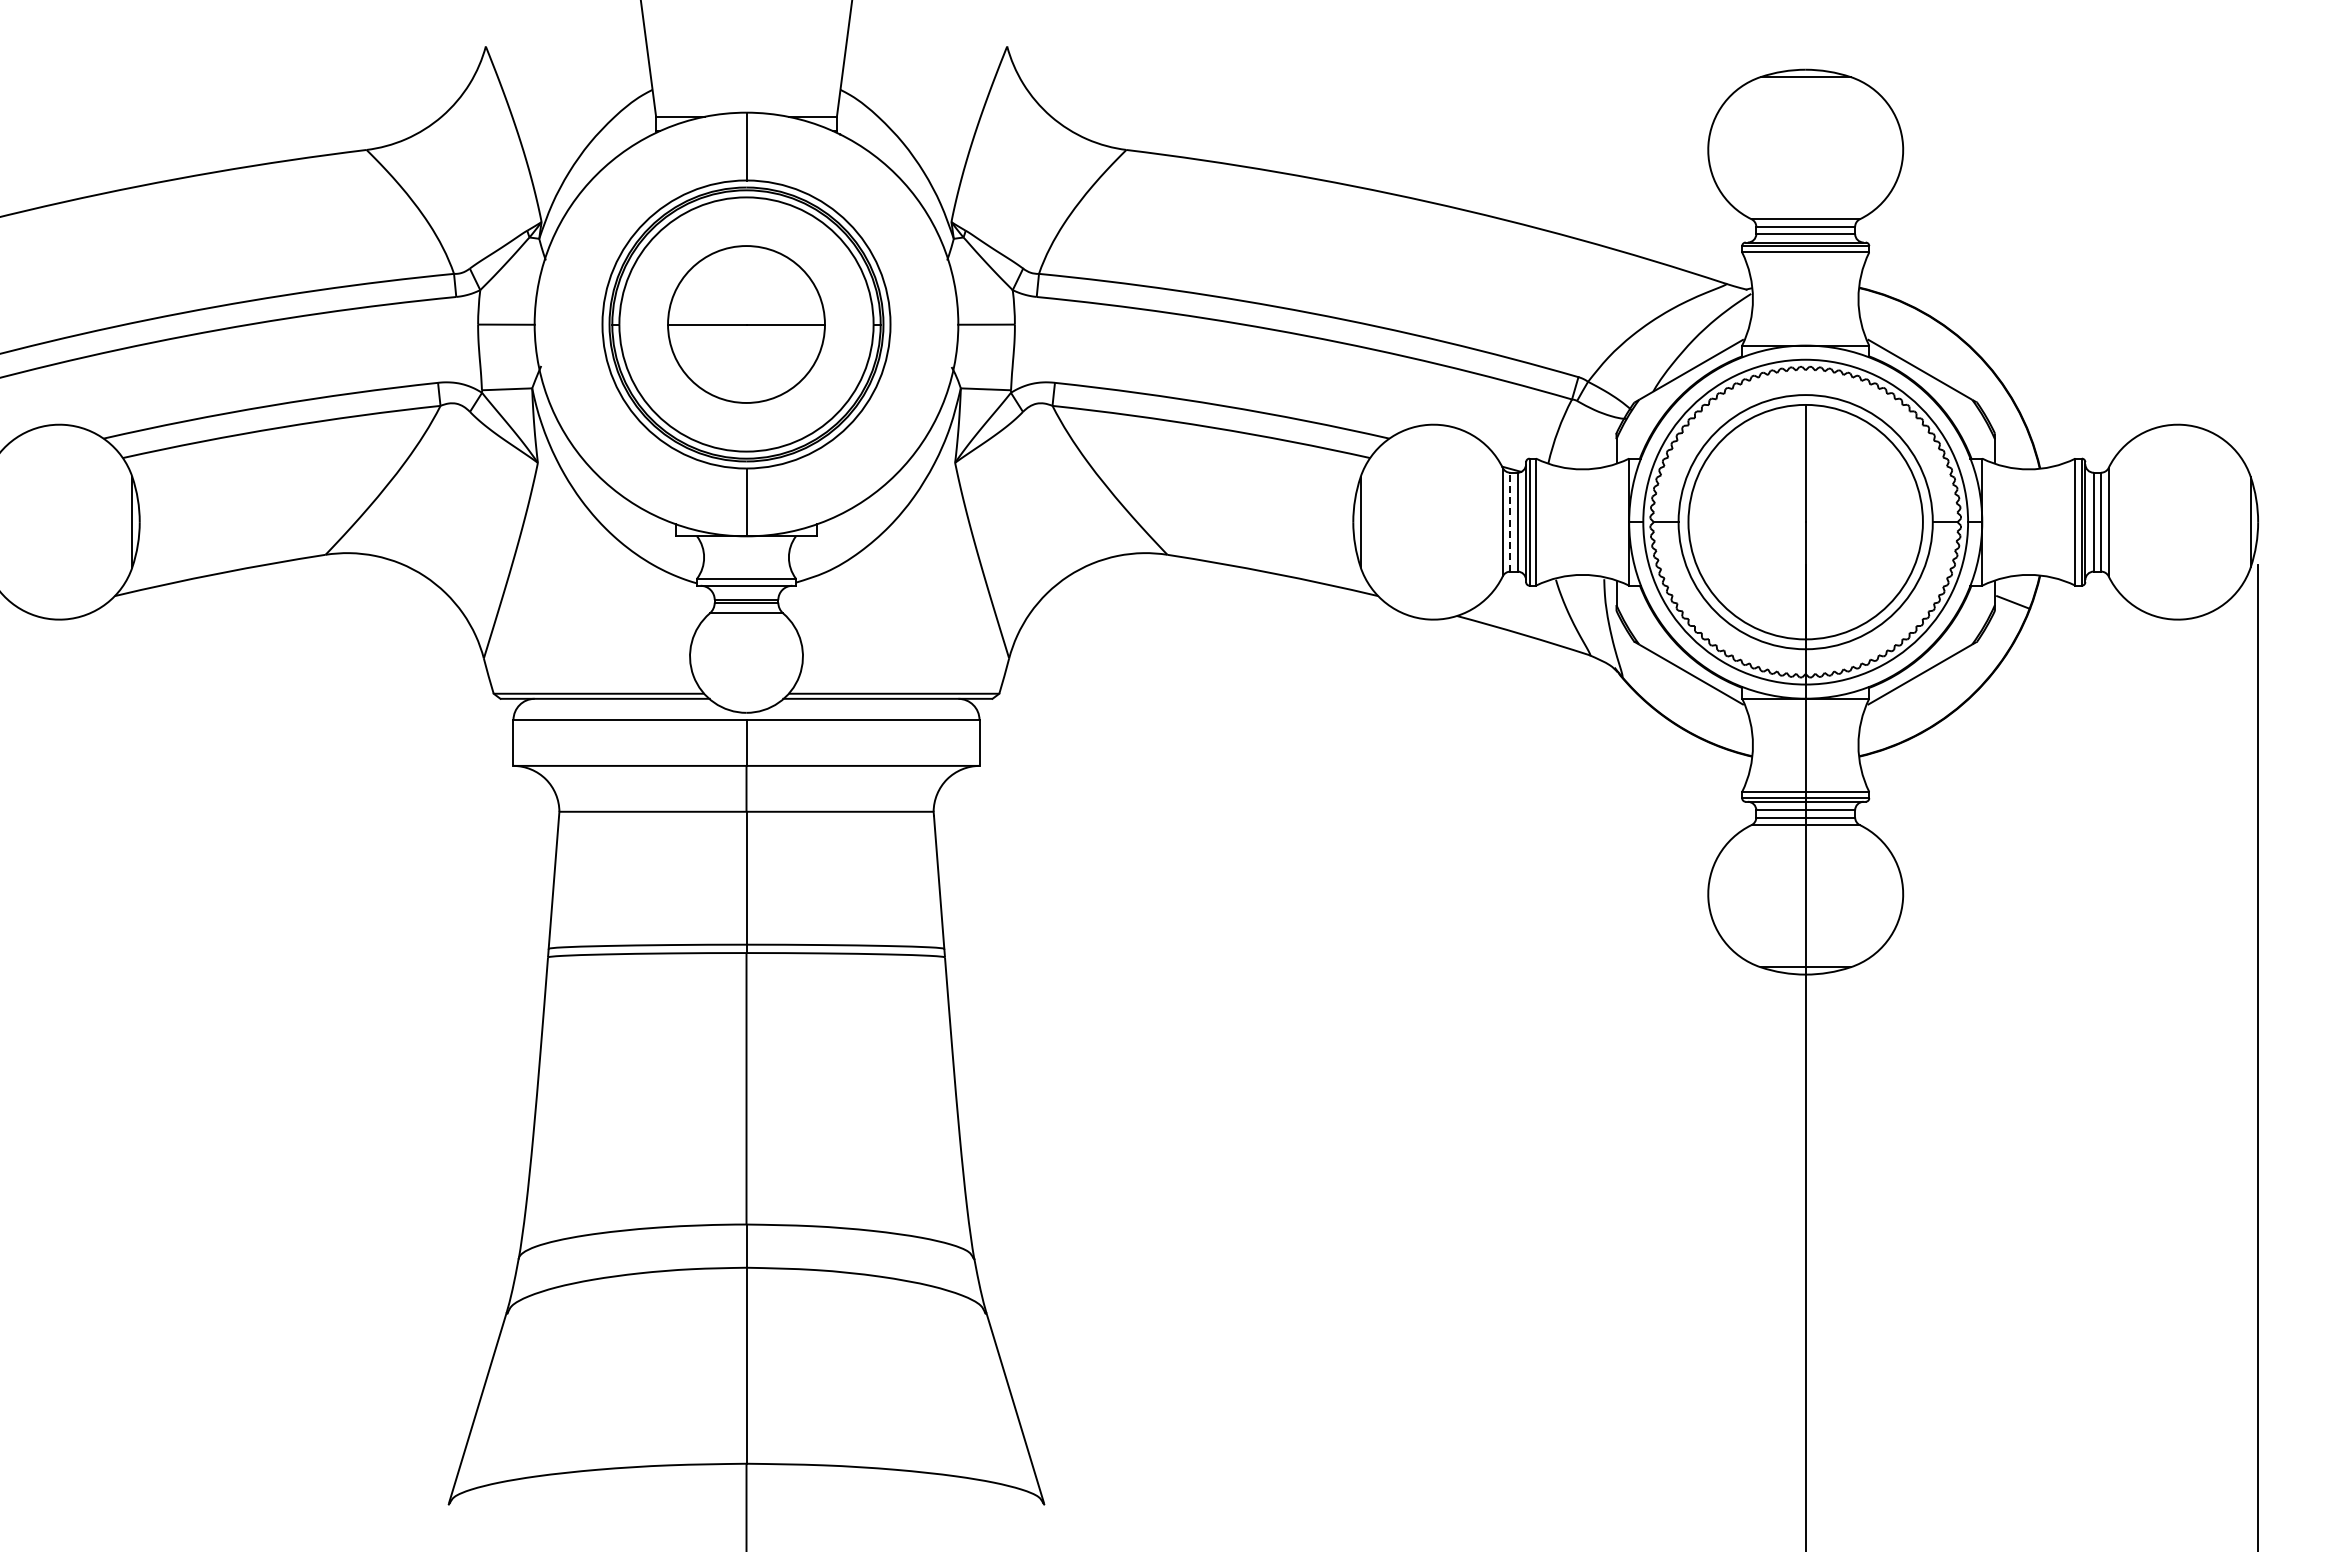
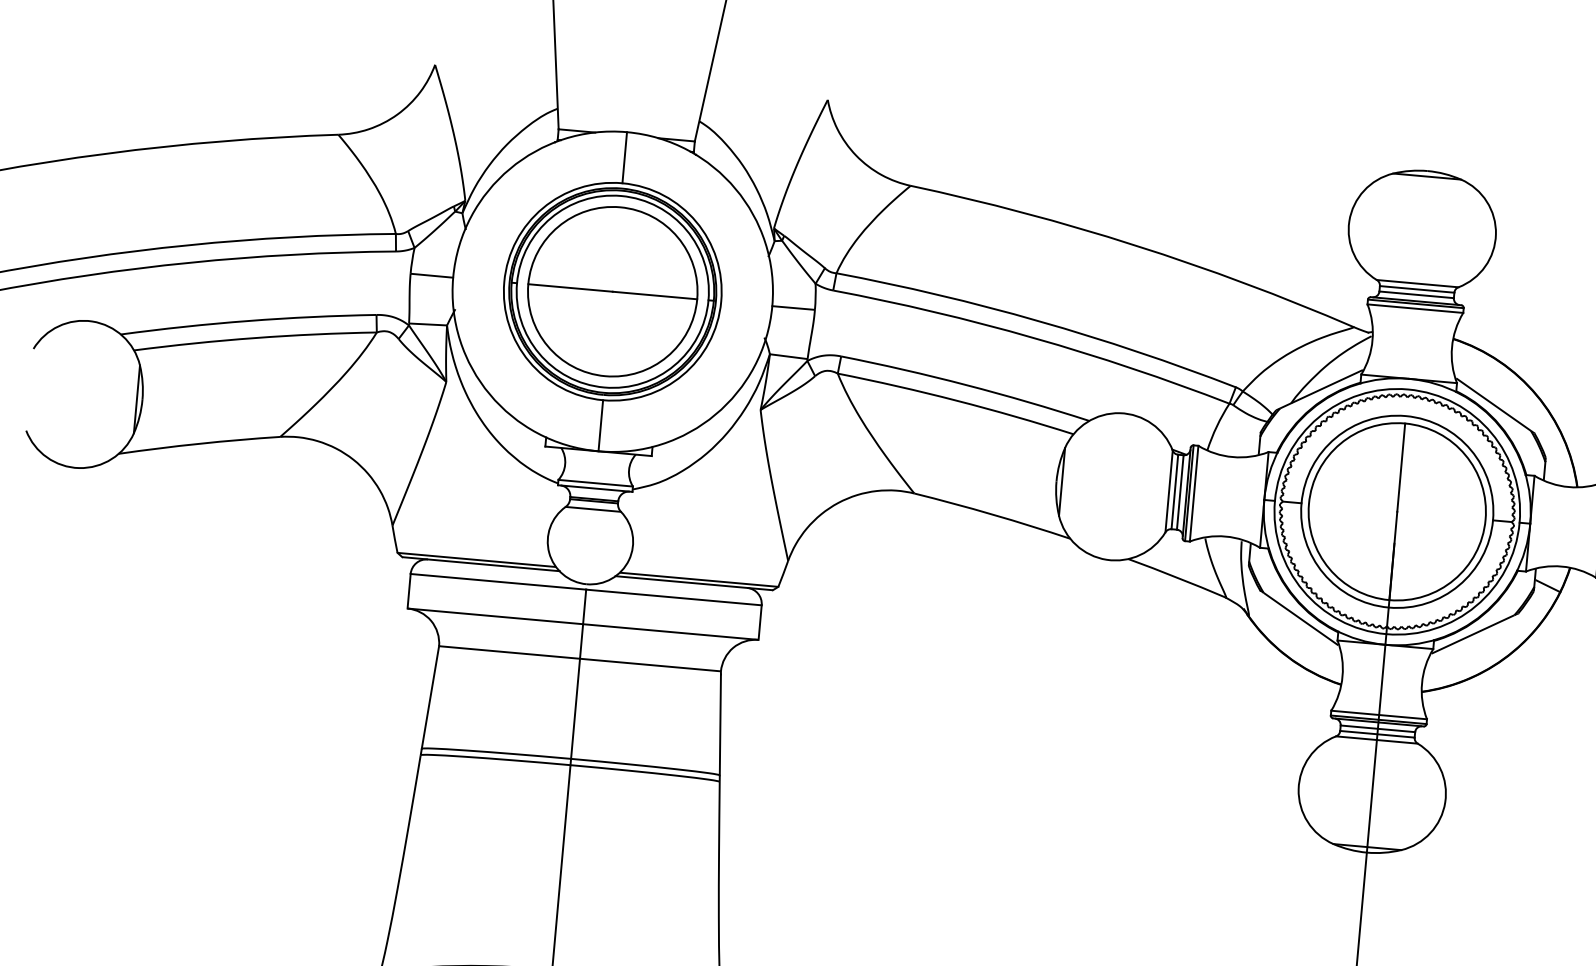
part: (746, 324) -> (612, 291), size x1.43
line: (1510, 521) -> (1174, 491), dashed -> solid

